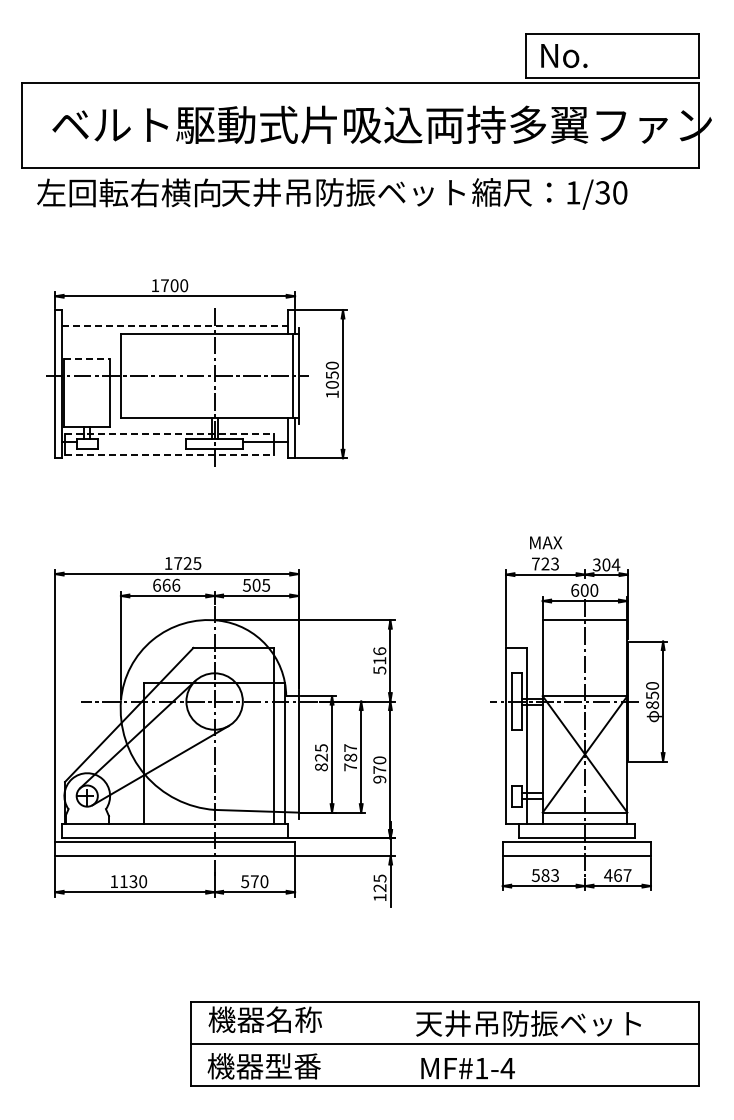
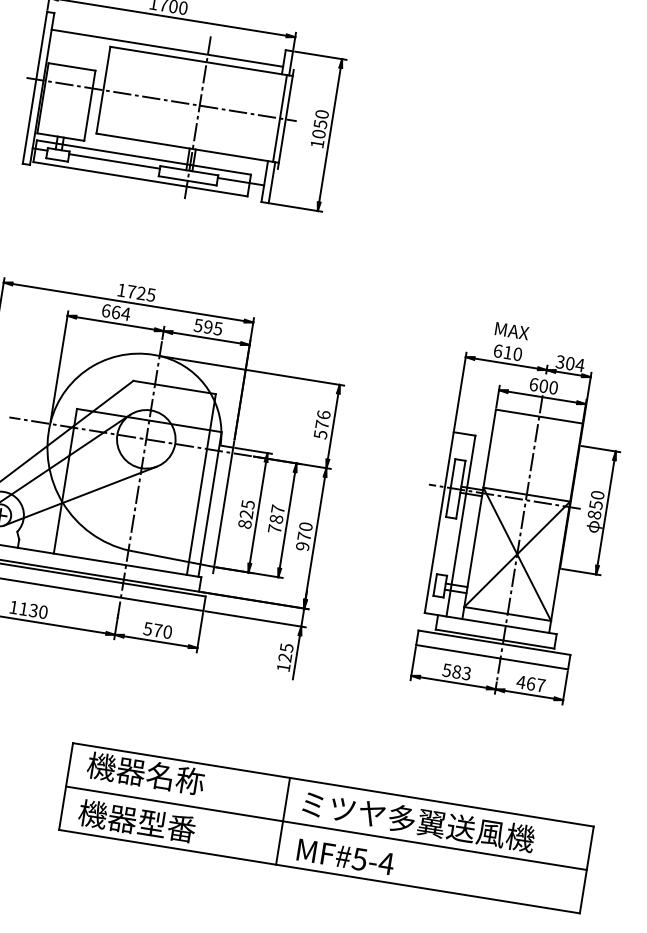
line: (175, 326) -> (167, 48), dashed -> solid
line: (87, 358) -> (72, 66), dashed -> solid
line: (169, 433) -> (144, 157), dashed -> solid
line: (141, 442) -> (113, 161), added
line: (169, 455) -> (140, 179), dashed -> solid
text: (545, 563) -> (508, 352), 723 -> 610
text: (175, 584) -> (125, 312), 666 -> 664
text: (256, 585) -> (208, 327), 505 -> 595
text: (379, 660) -> (321, 424), 516 -> 576
text: (530, 1023) -> (417, 821), 天井吊防振ベット -> ミツヤ多翼送風機
line: (402, 1043) -> (282, 820), added
text: (481, 1068) -> (359, 859), MF#1-4 -> MF#5-4

